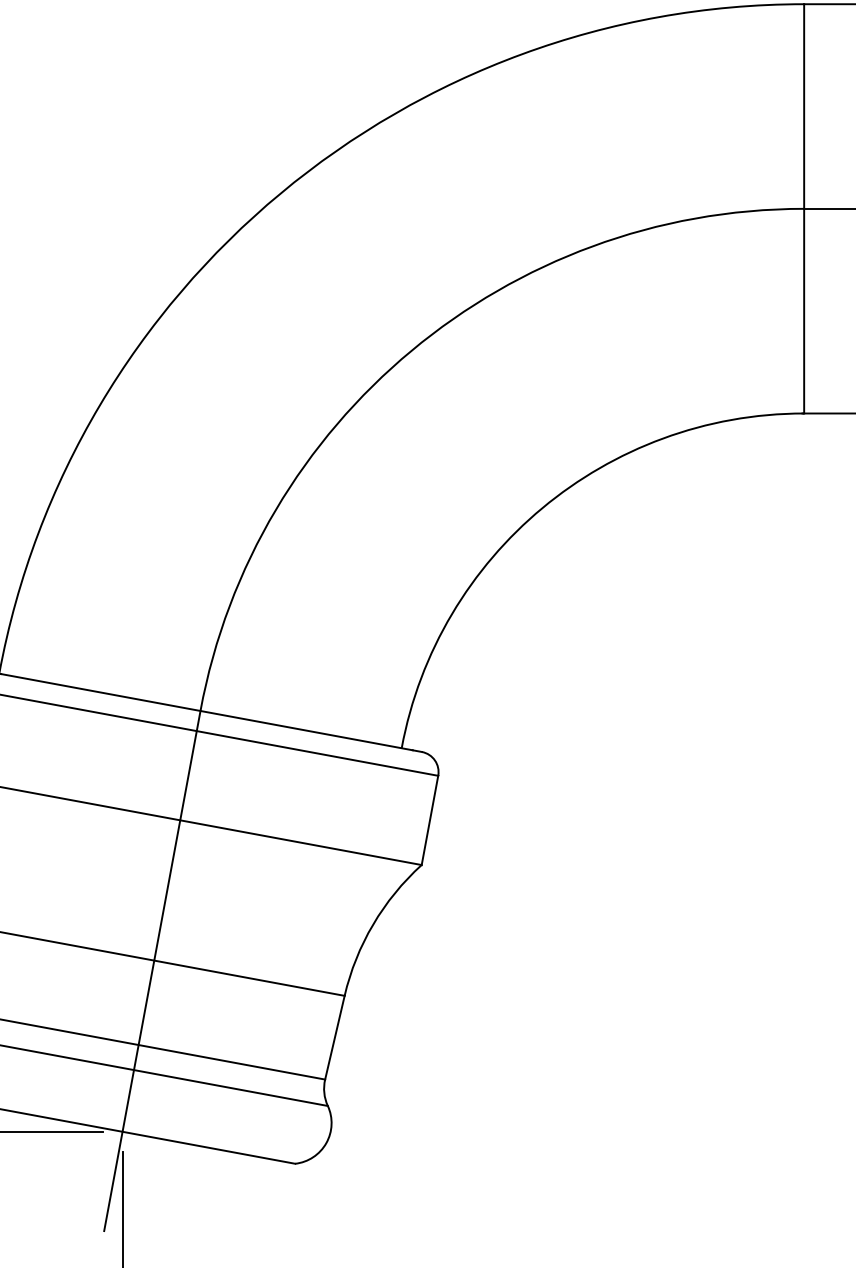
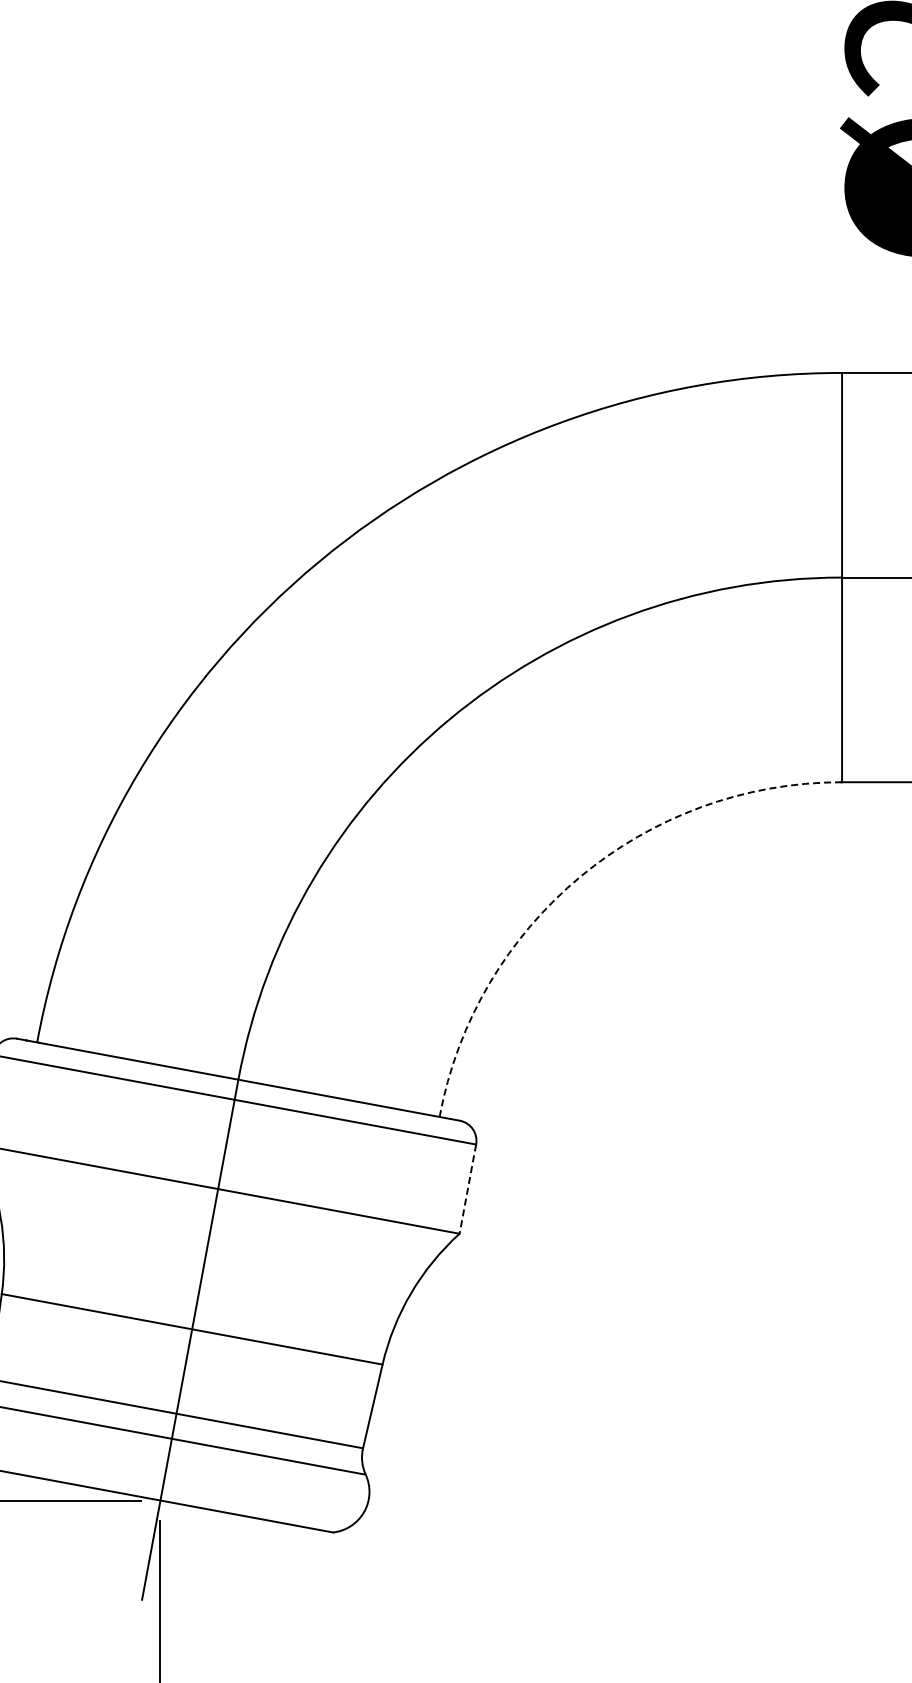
arc: (542, 507) -> (580, 876), solid -> dashed
line: (429, 820) -> (467, 1189), solid -> dashed

